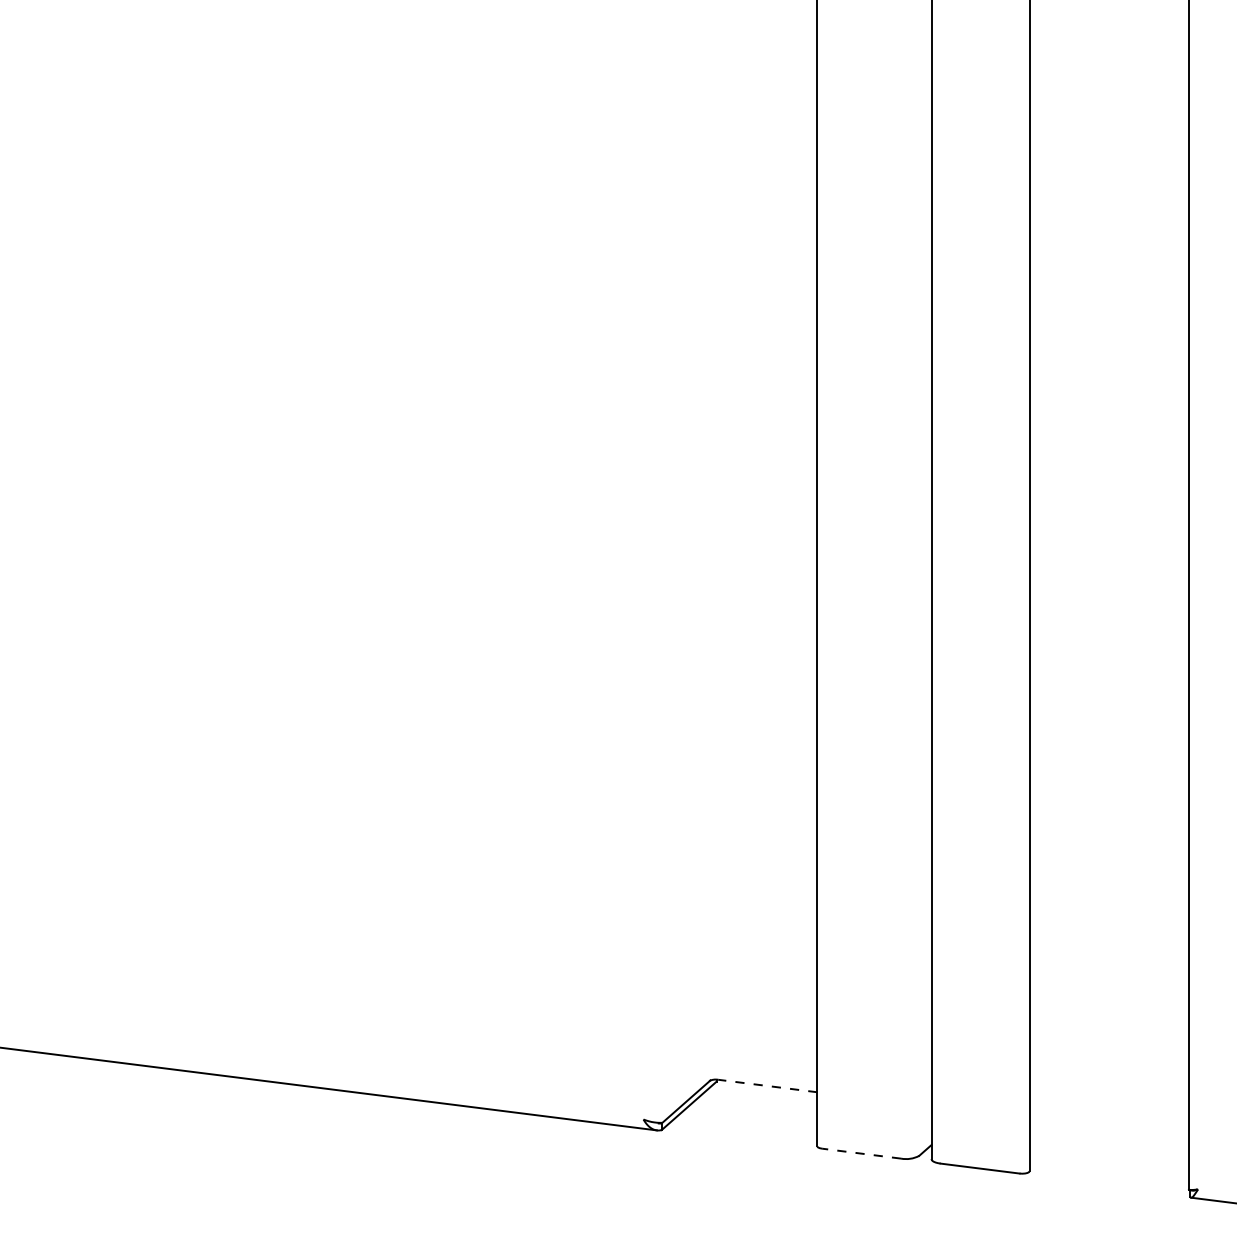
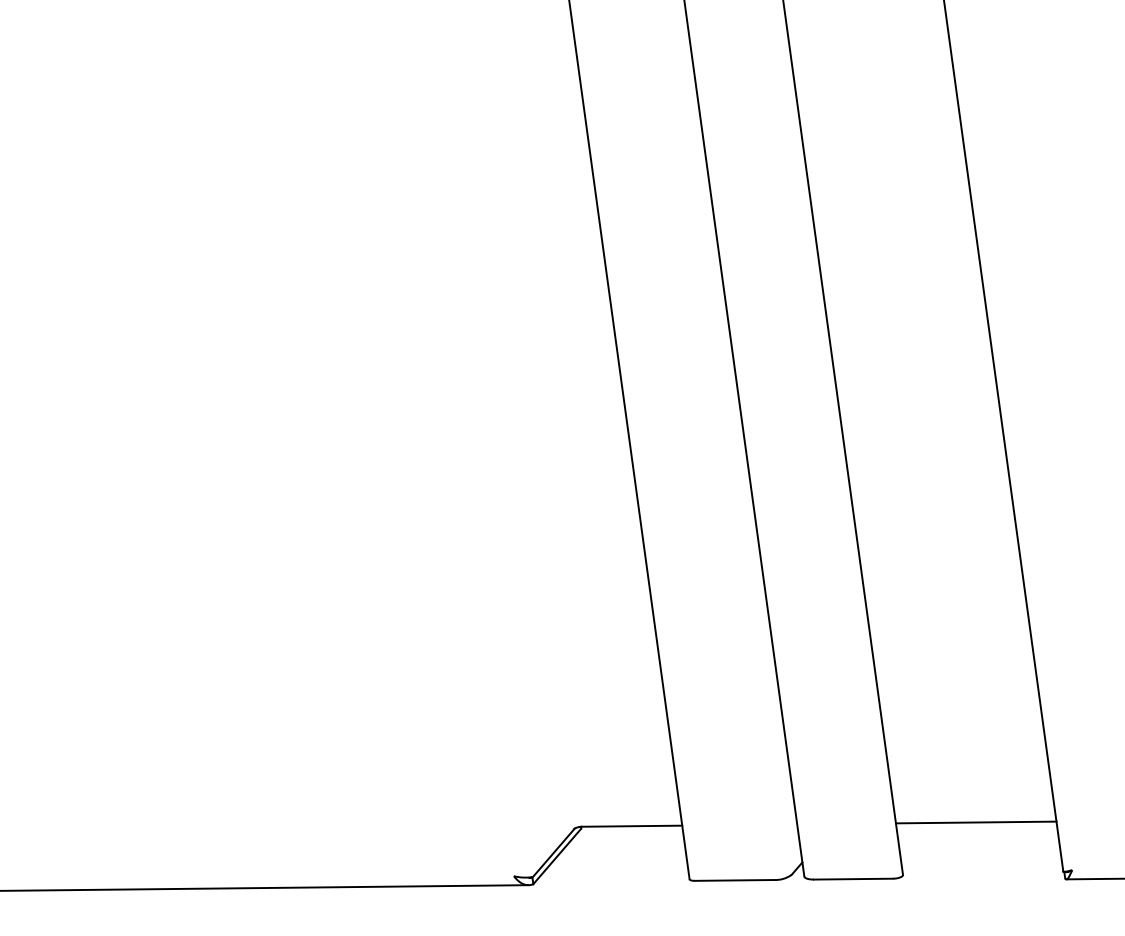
line: (767, 1086) -> (632, 826), dashed -> solid
line: (1109, 1129) -> (976, 822), added
line: (861, 1153) -> (734, 880), dashed -> solid

